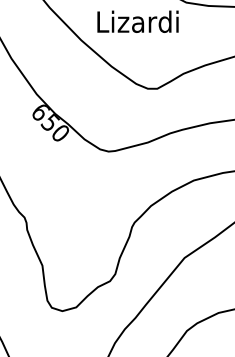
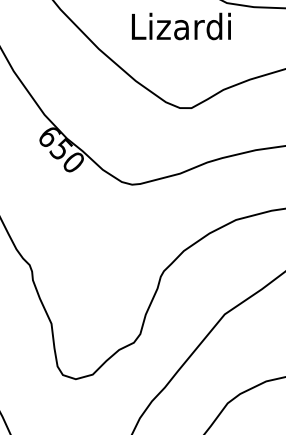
text: (137, 21) -> (180, 26), moved

